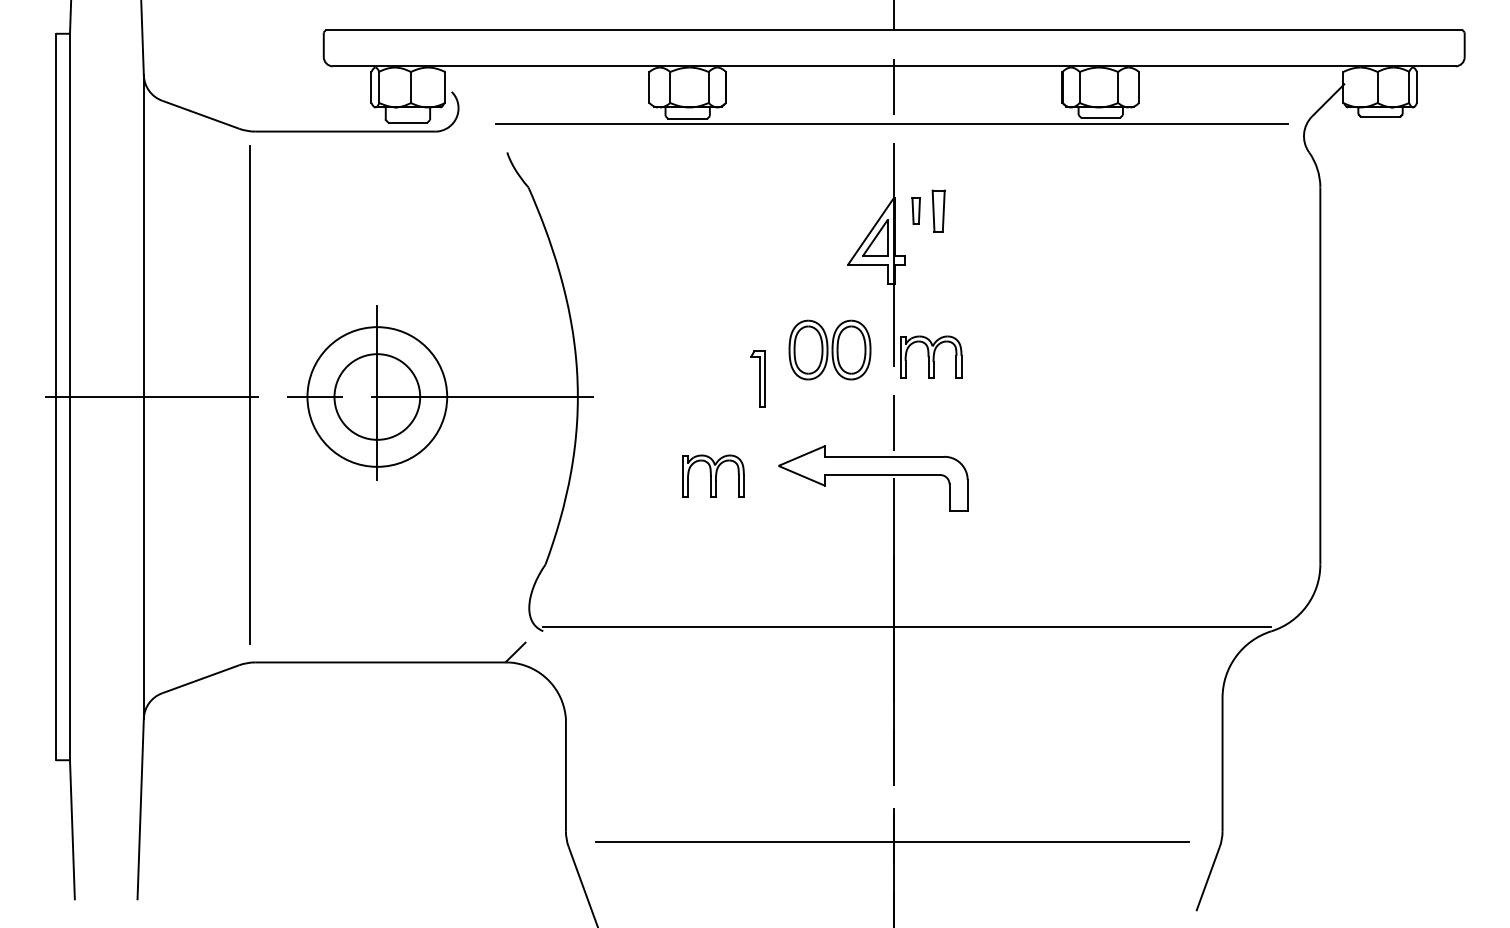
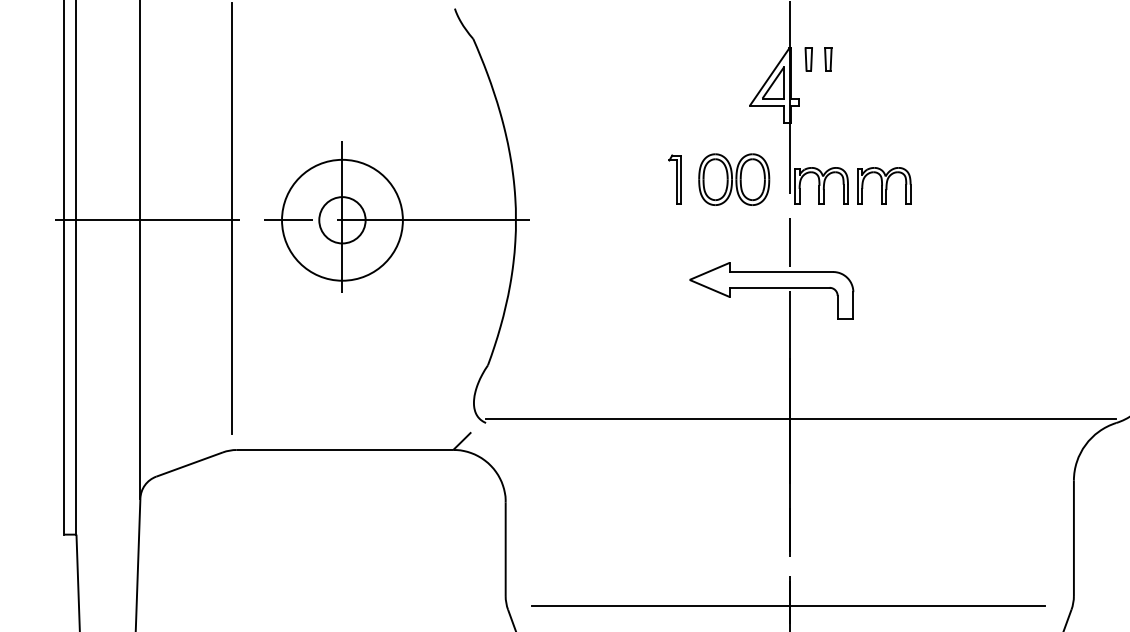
part: (938, 210) -> (828, 58), size x0.62
part: (757, 378) -> (674, 179), moved
circle: (377, 396) -> (342, 219), size x0.62
part: (713, 475) -> (884, 185), moved

